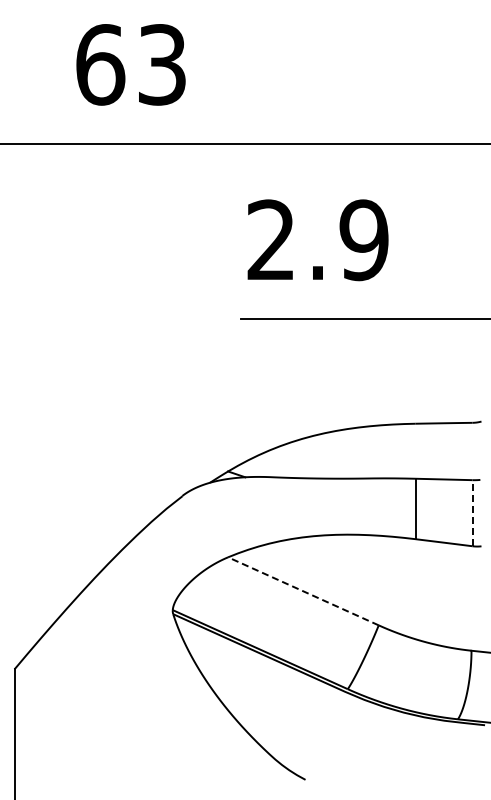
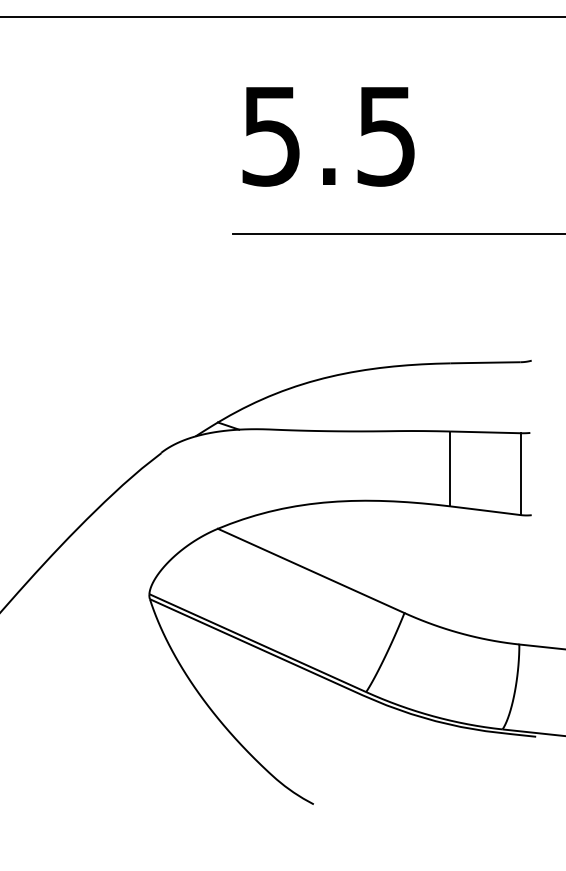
text: (317, 240) -> (328, 136), 2.9 -> 5.5
line: (472, 512) -> (520, 473), dashed -> solid
line: (303, 591) -> (311, 571), dashed -> solid

